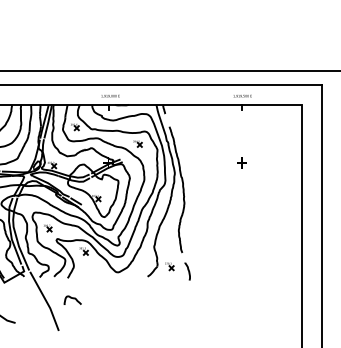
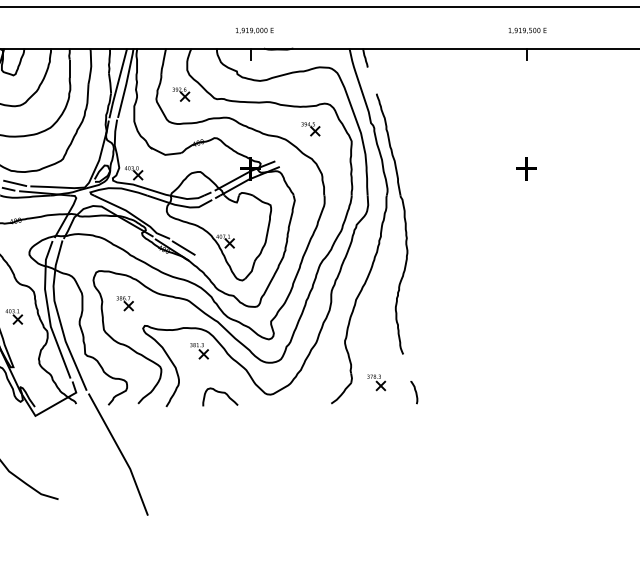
part: (187, 270) -> (413, 390), size x0.62
curve: (72, 298) -> (219, 392), moved

